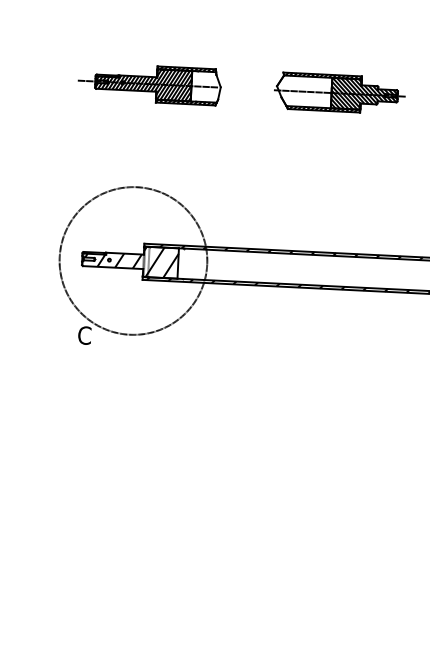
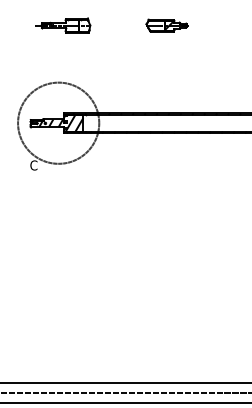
part: (149, 83) -> (62, 25), size x0.7
part: (339, 93) -> (167, 25), size x0.6

